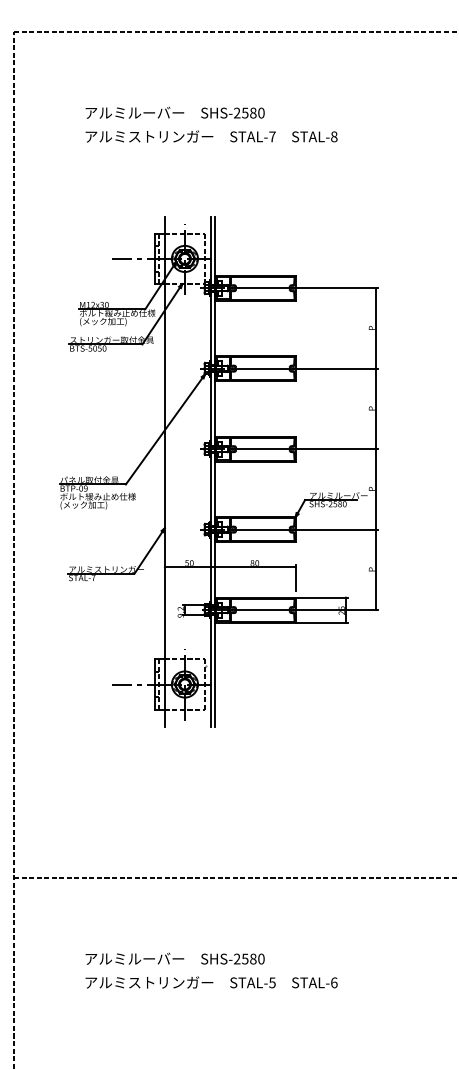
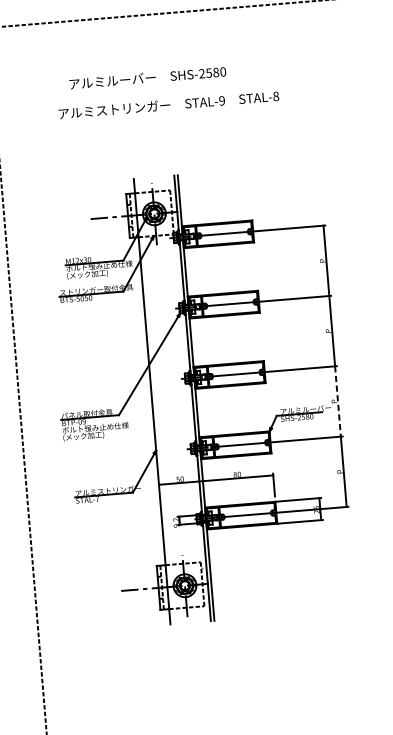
text: (174, 112) -> (147, 77), moved
text: (272, 136) -> (222, 100), STAL-7 -> STAL-9
line: (376, 489) -> (338, 401), solid -> dashed

